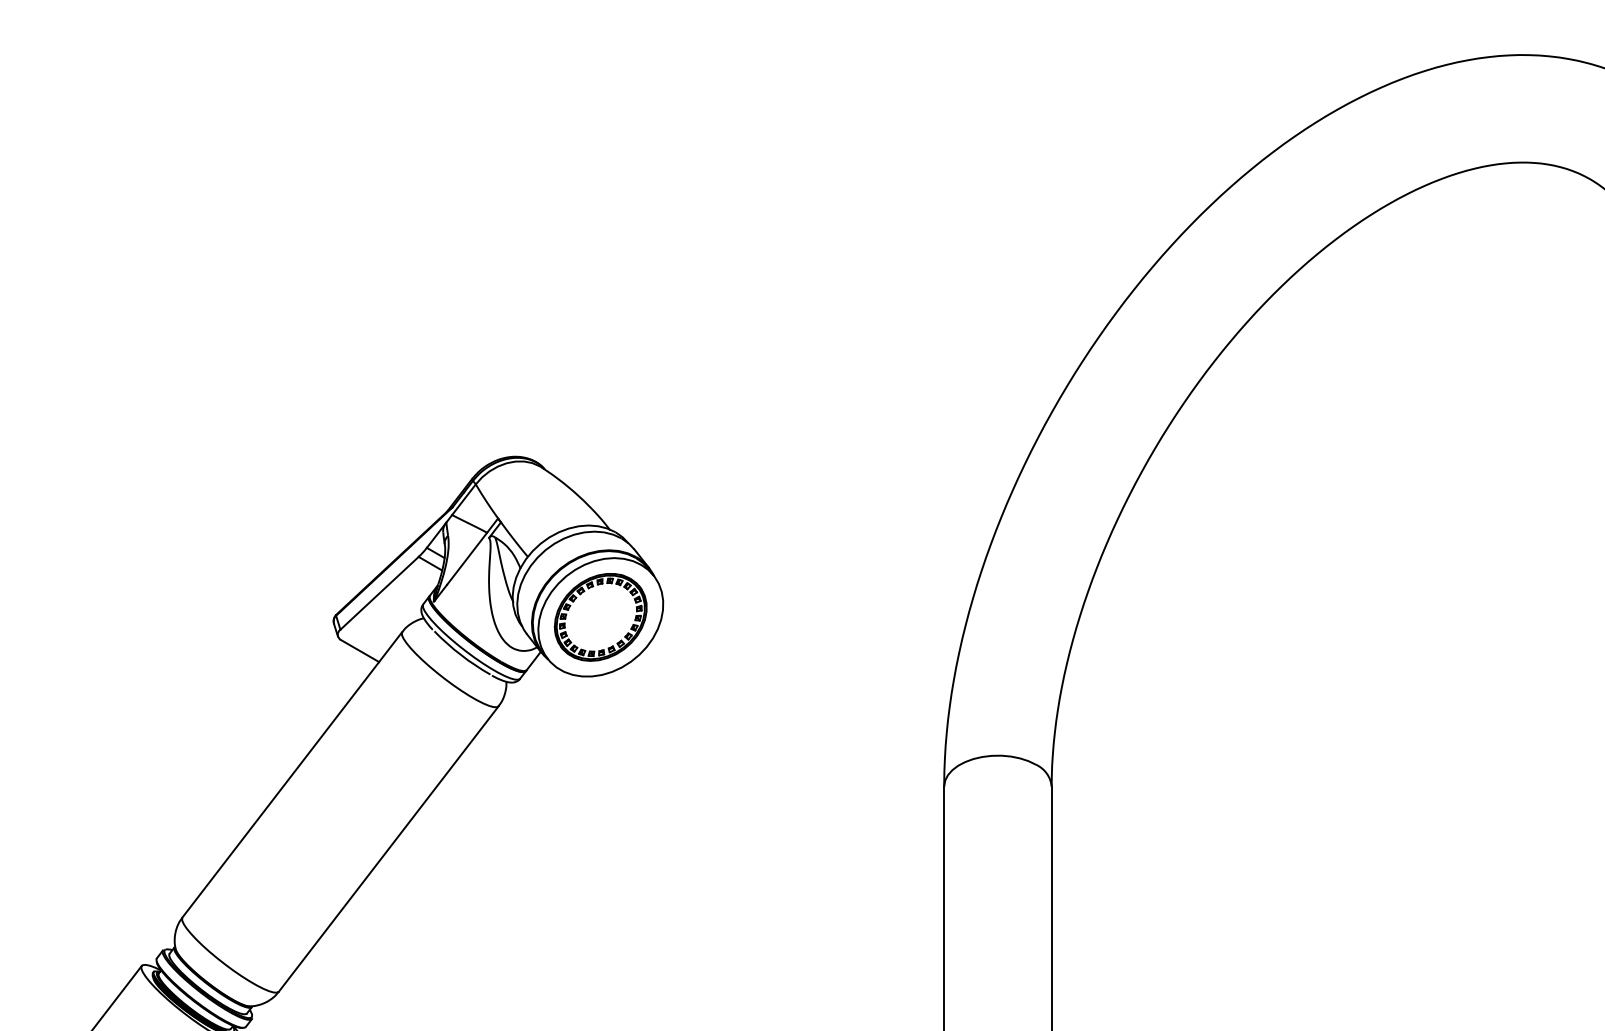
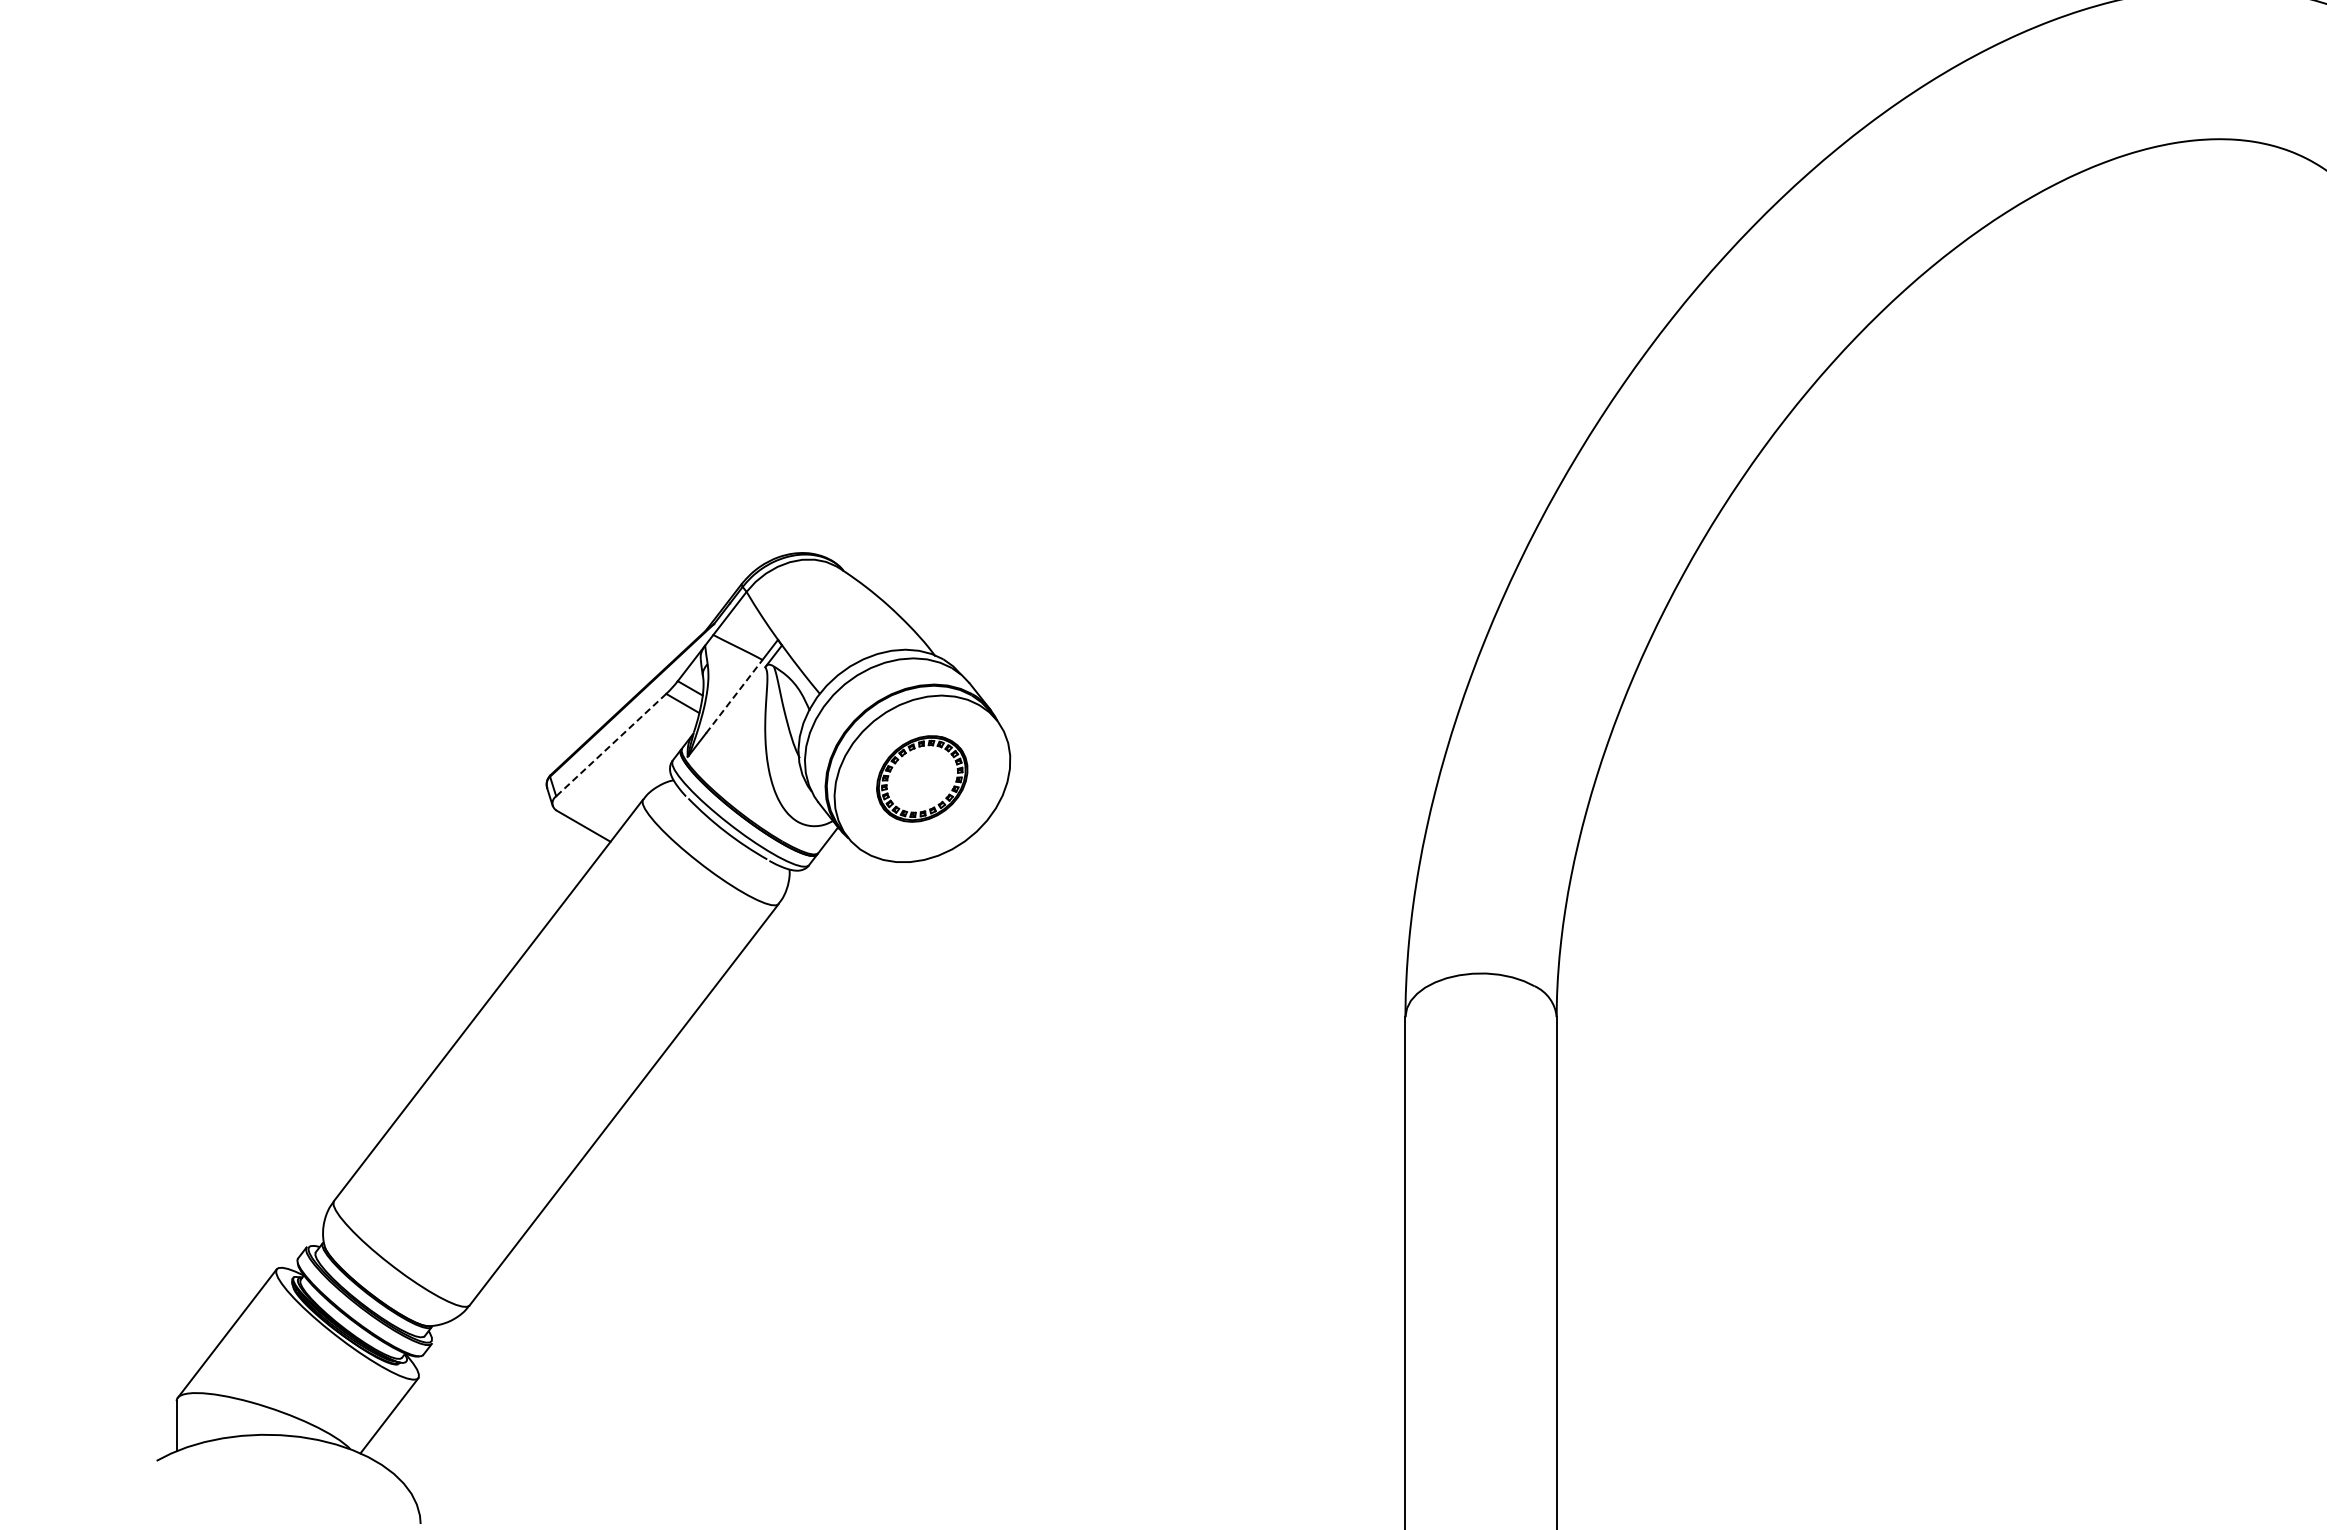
line: (467, 558) -> (734, 696), solid -> dashed
line: (379, 593) -> (610, 745), solid -> dashed
part: (600, 617) -> (921, 778), size x0.7

